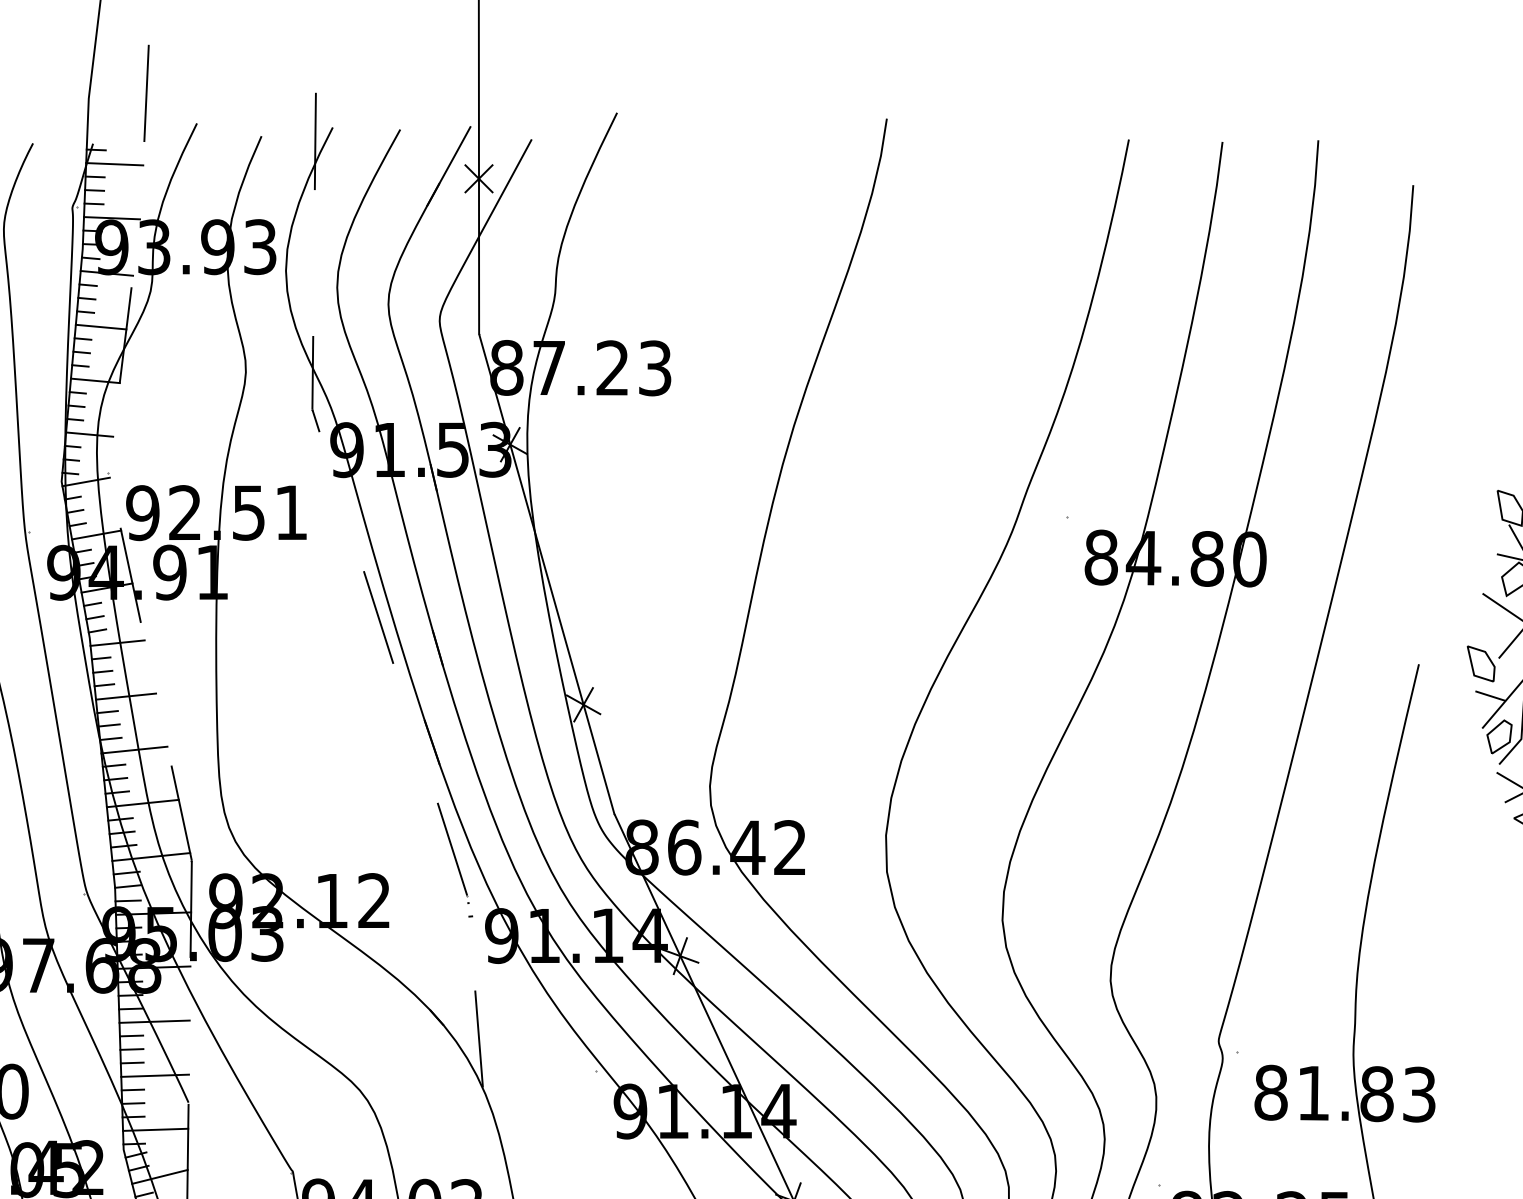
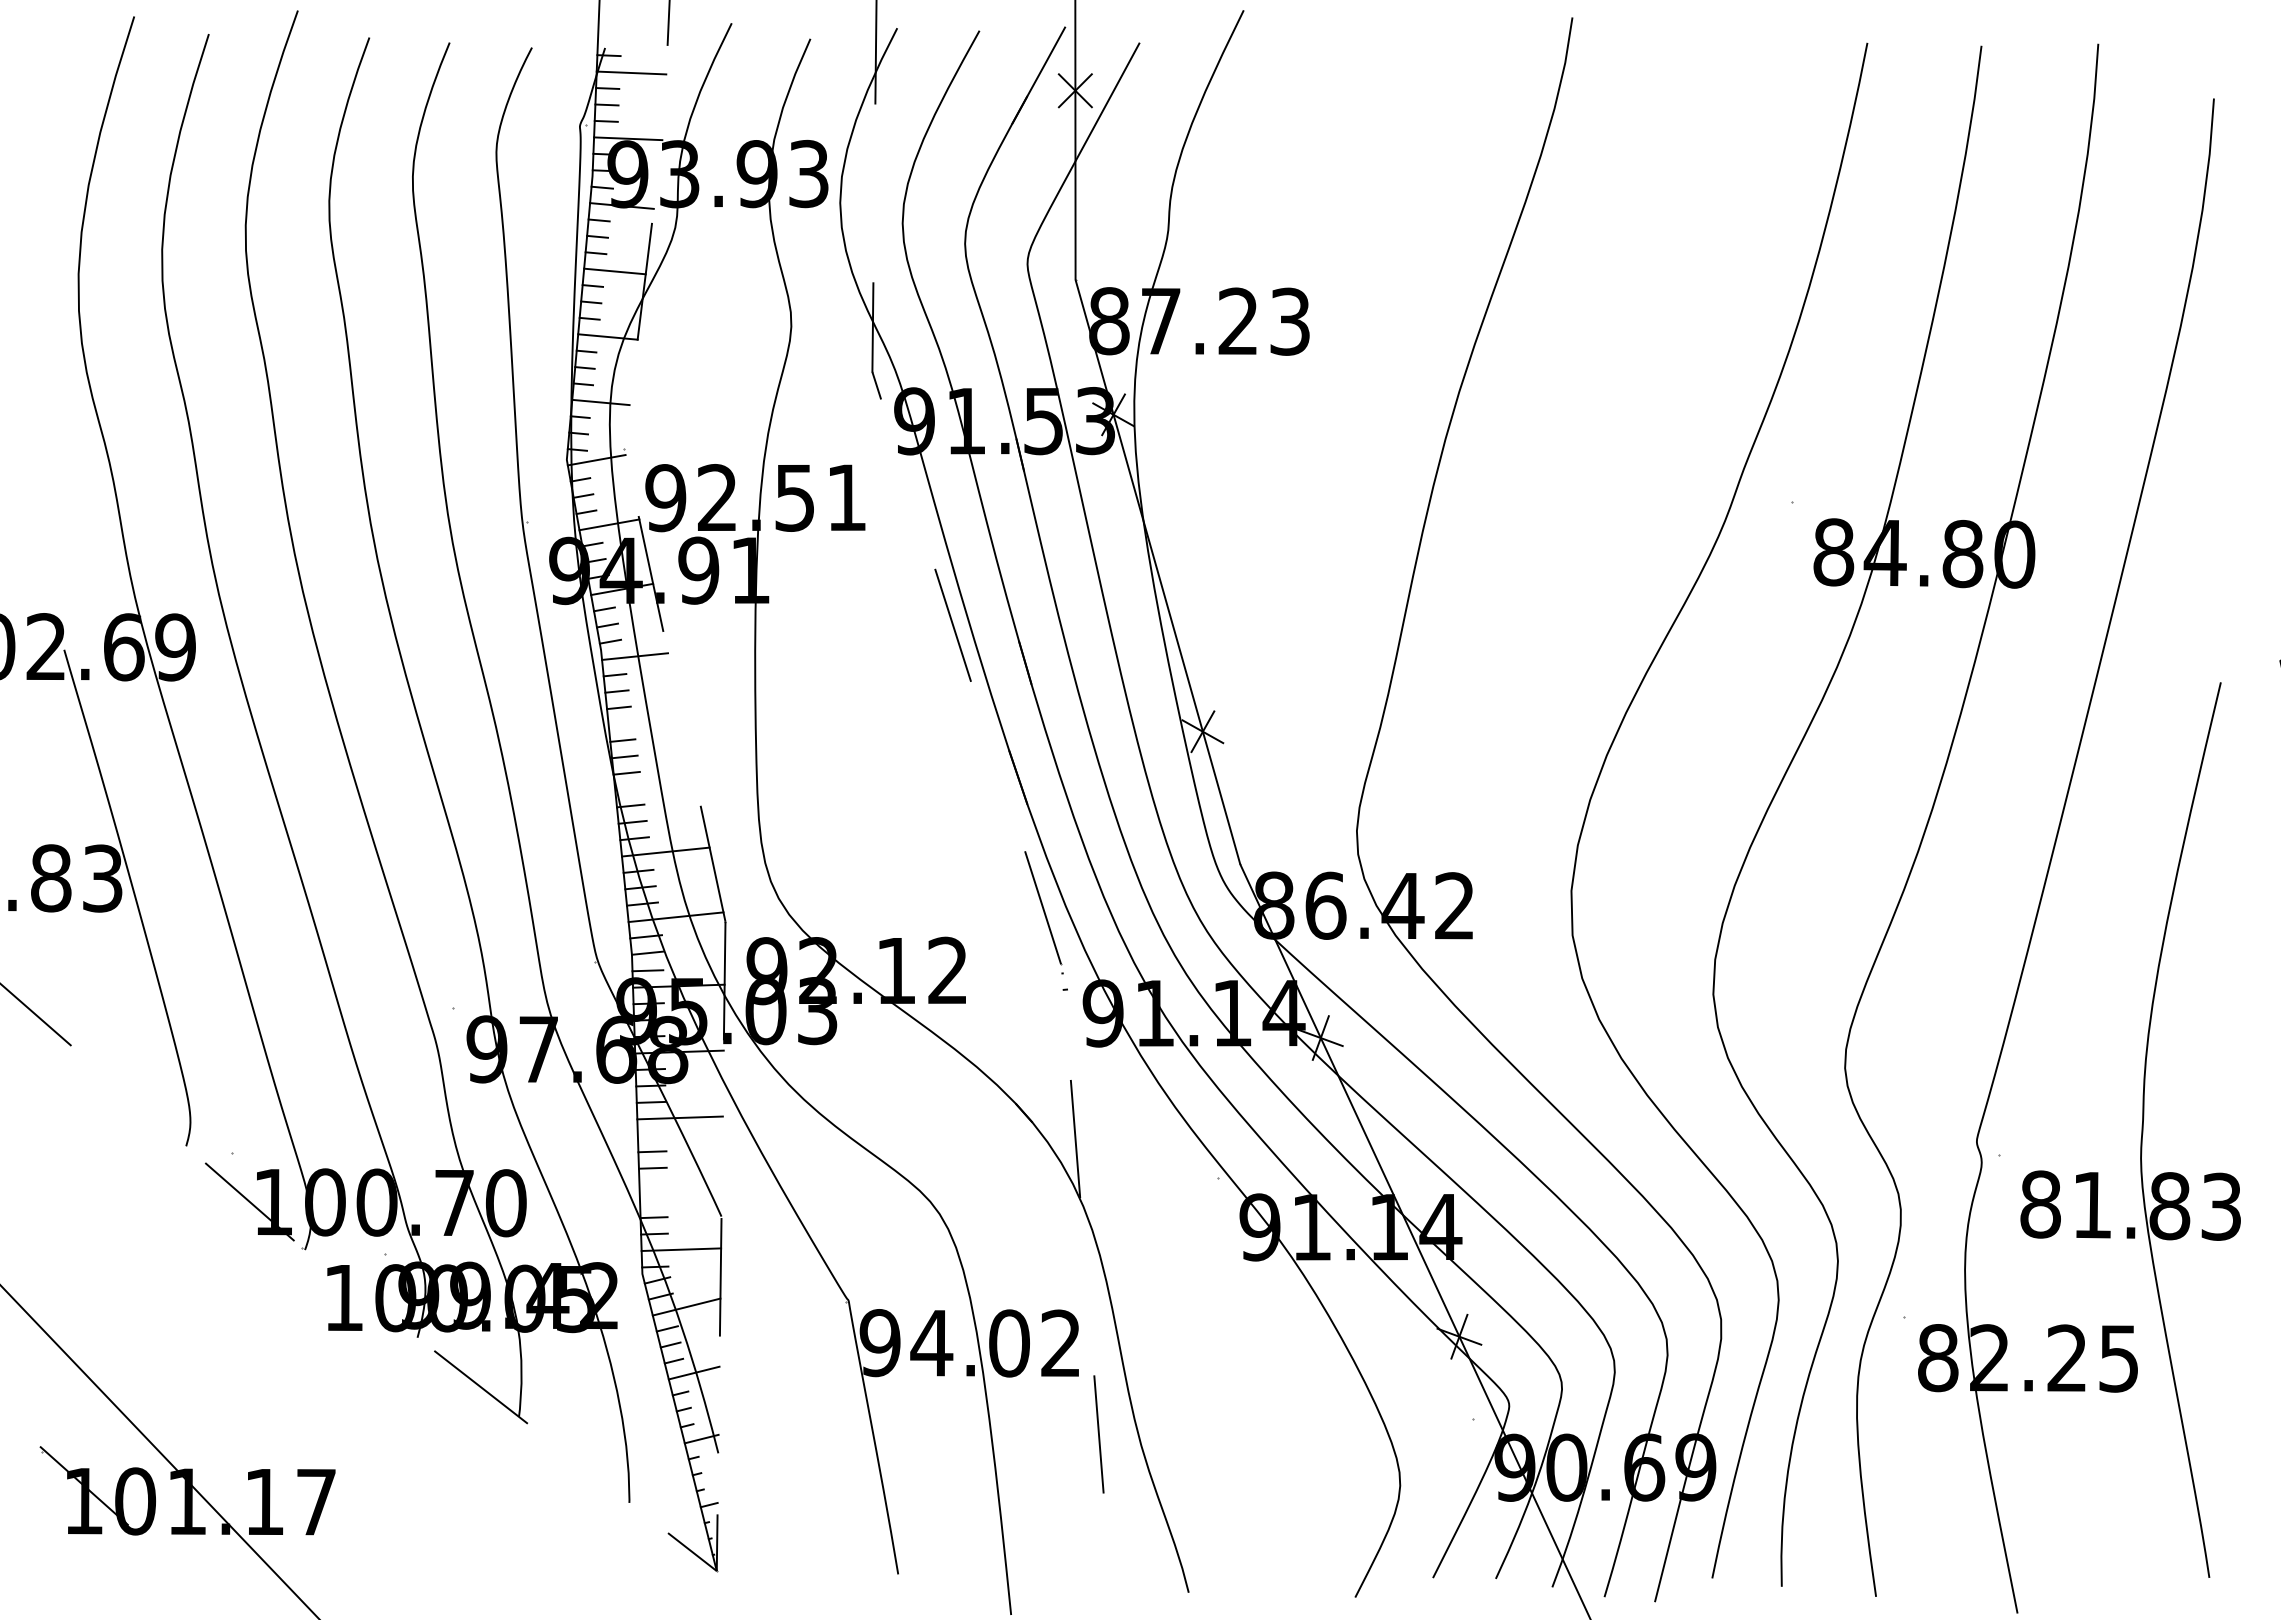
line: (125, 696) -> (644, 721), removed
line: (134, 749) -> (655, 786), removed
line: (131, 1035) -> (651, 1134), removed
line: (154, 1075) -> (680, 1183), removed
line: (132, 1089) -> (653, 1200), removed

